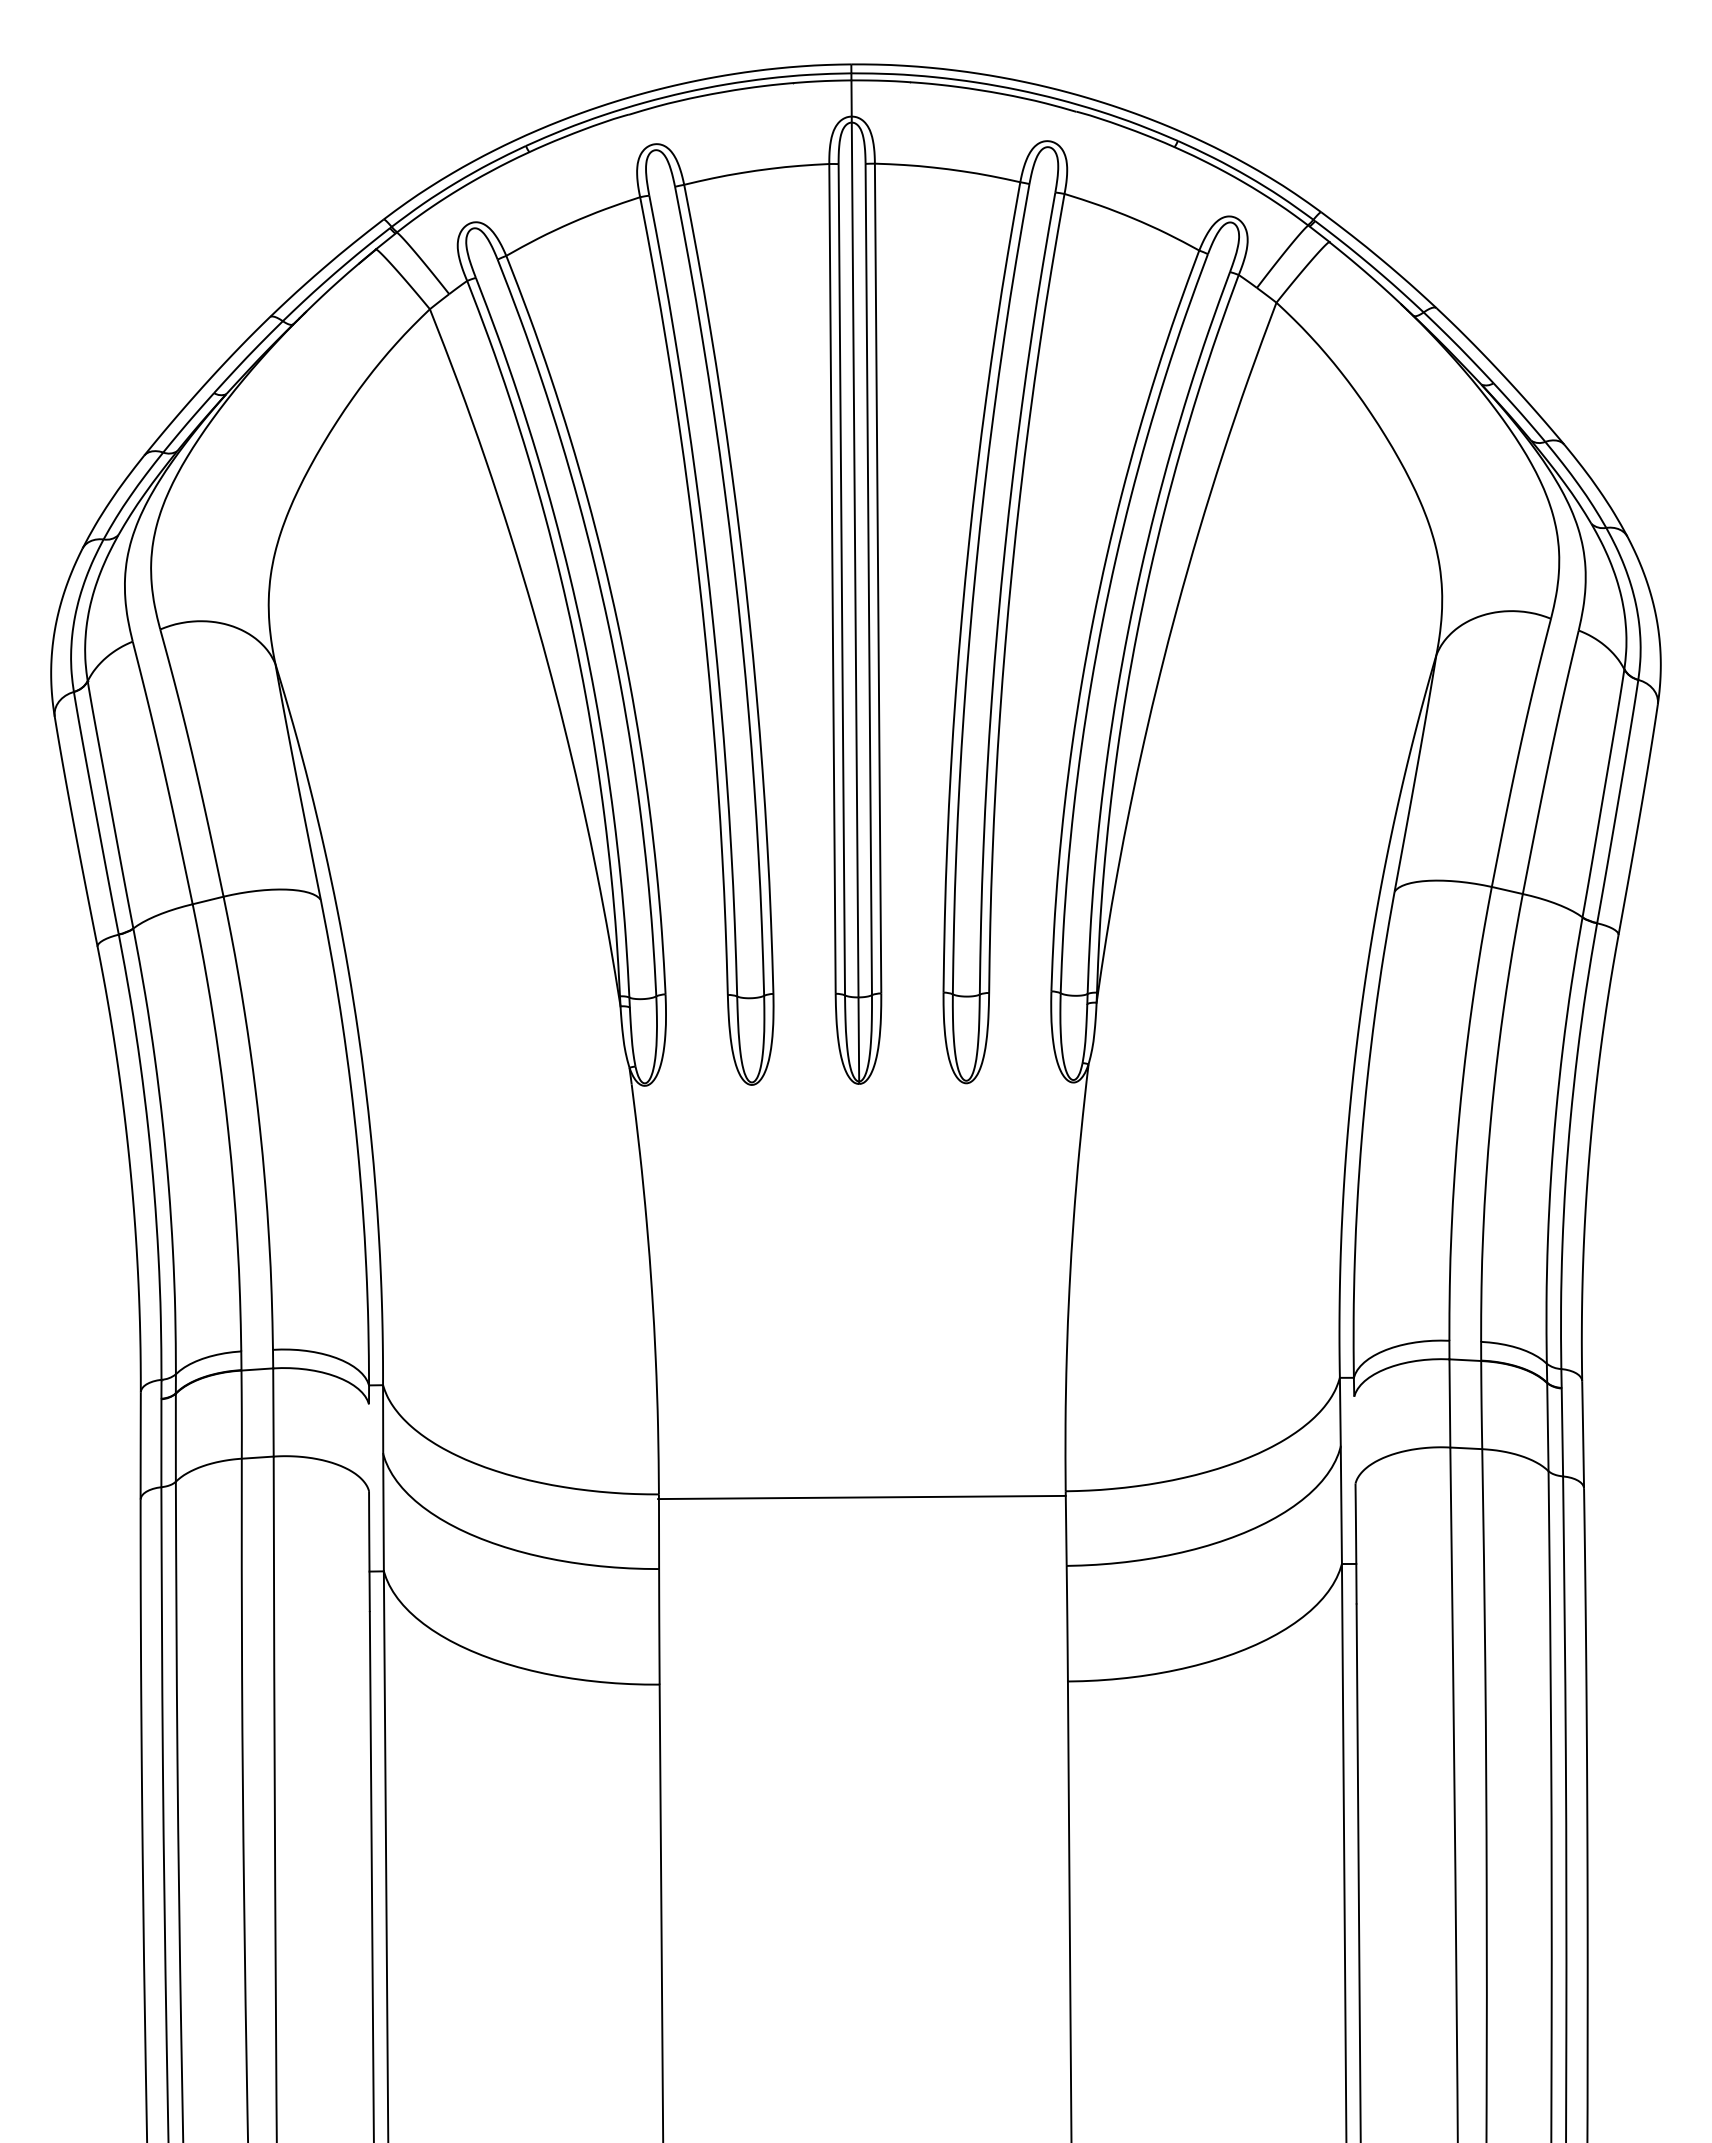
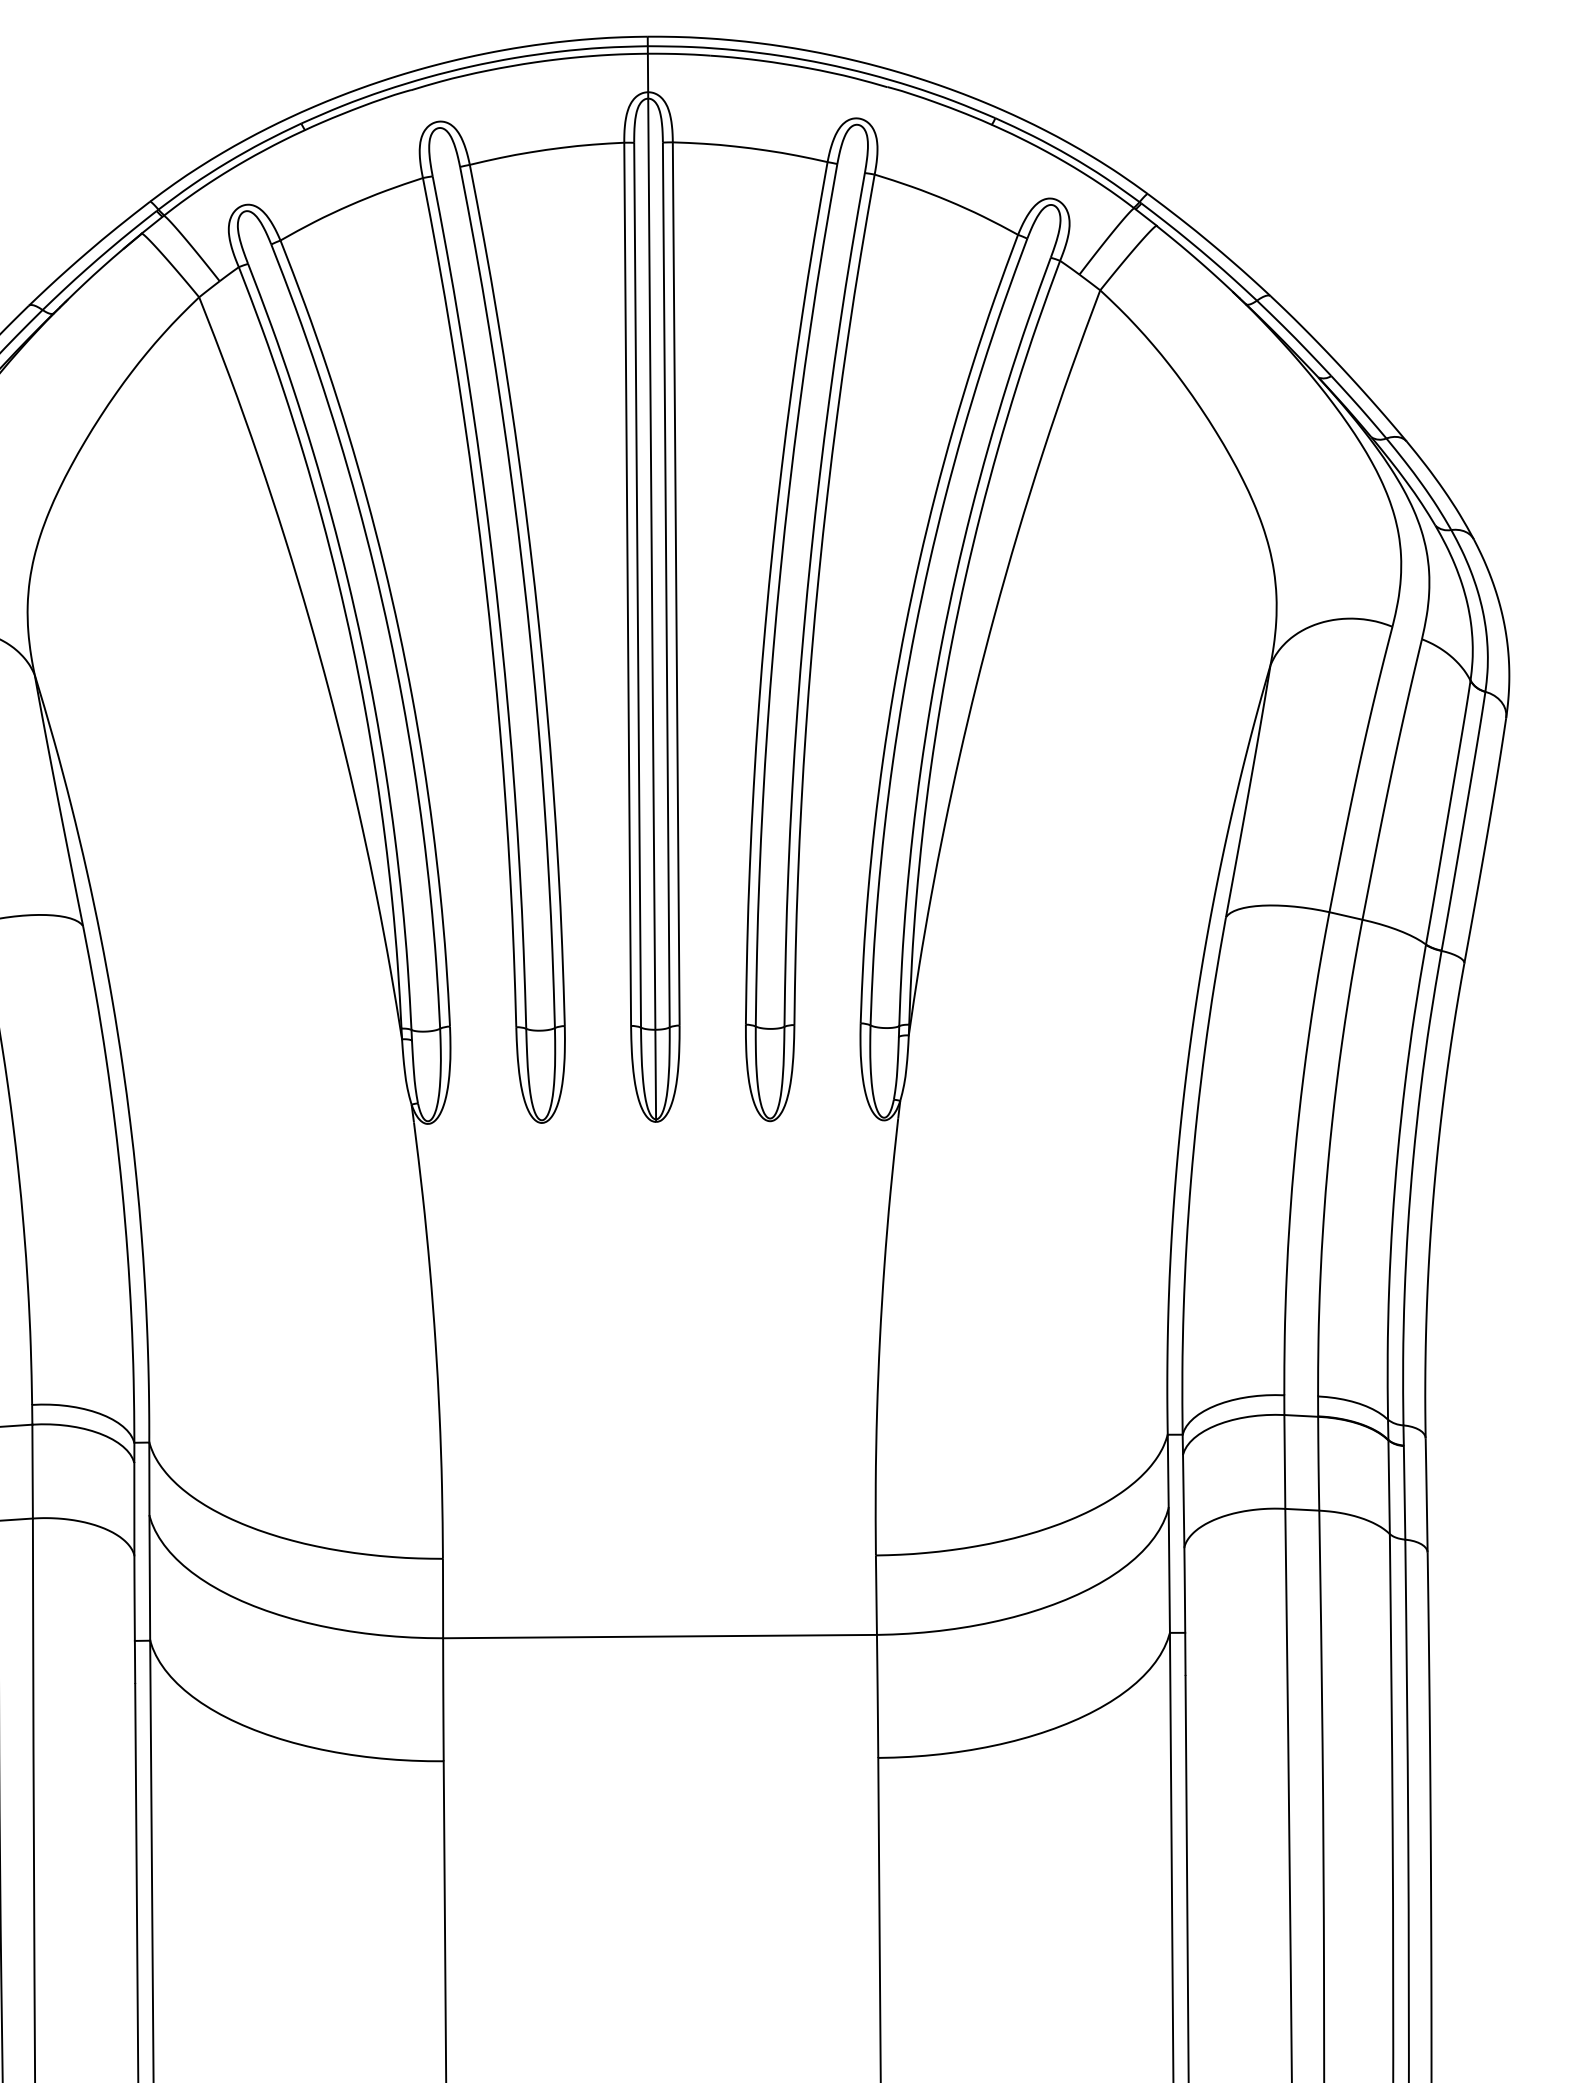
line: (1354, 1439) -> (1183, 1500), added
line: (369, 1447) -> (134, 1508), added
line: (861, 1497) -> (659, 1636), moved

